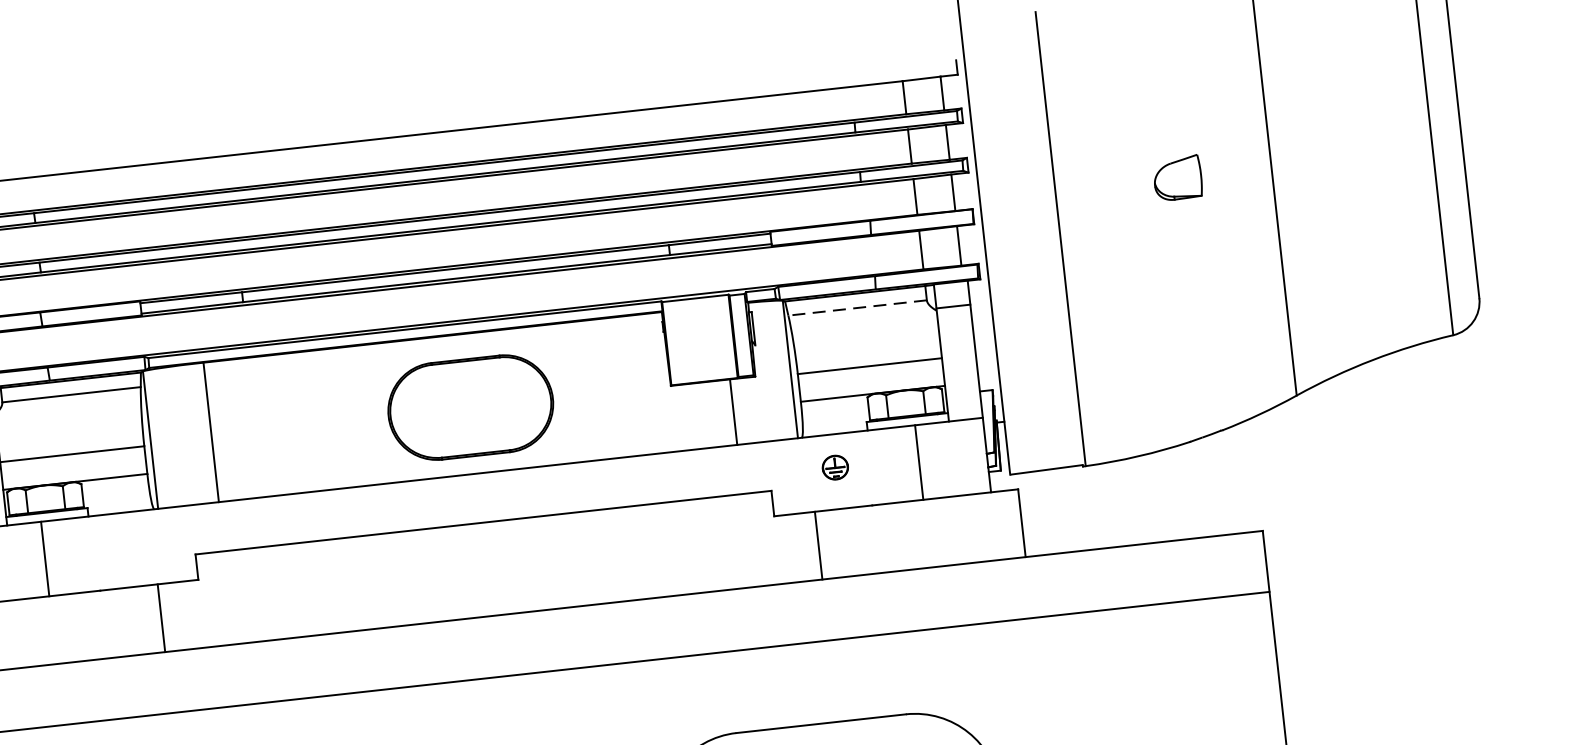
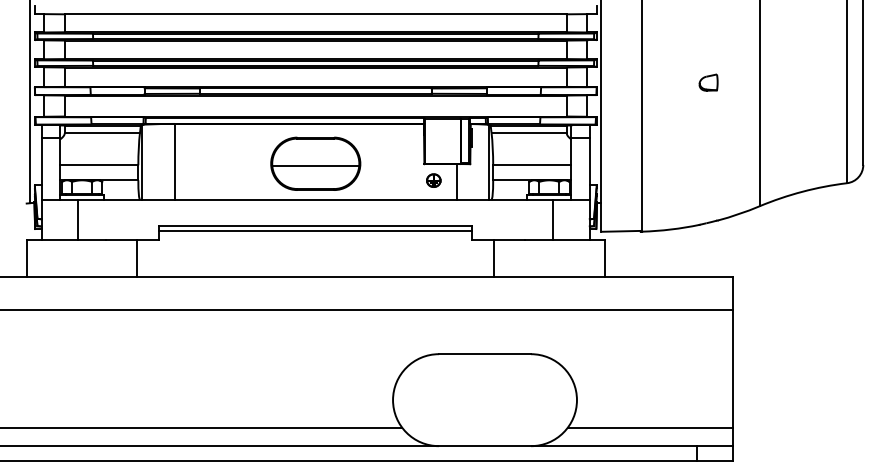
part: (1177, 177) -> (708, 82), size x0.71
line: (858, 308) -> (529, 133), dashed -> solid
line: (470, 412) -> (315, 166), added
part: (834, 467) -> (433, 180), moved
line: (484, 532) -> (315, 231), added

